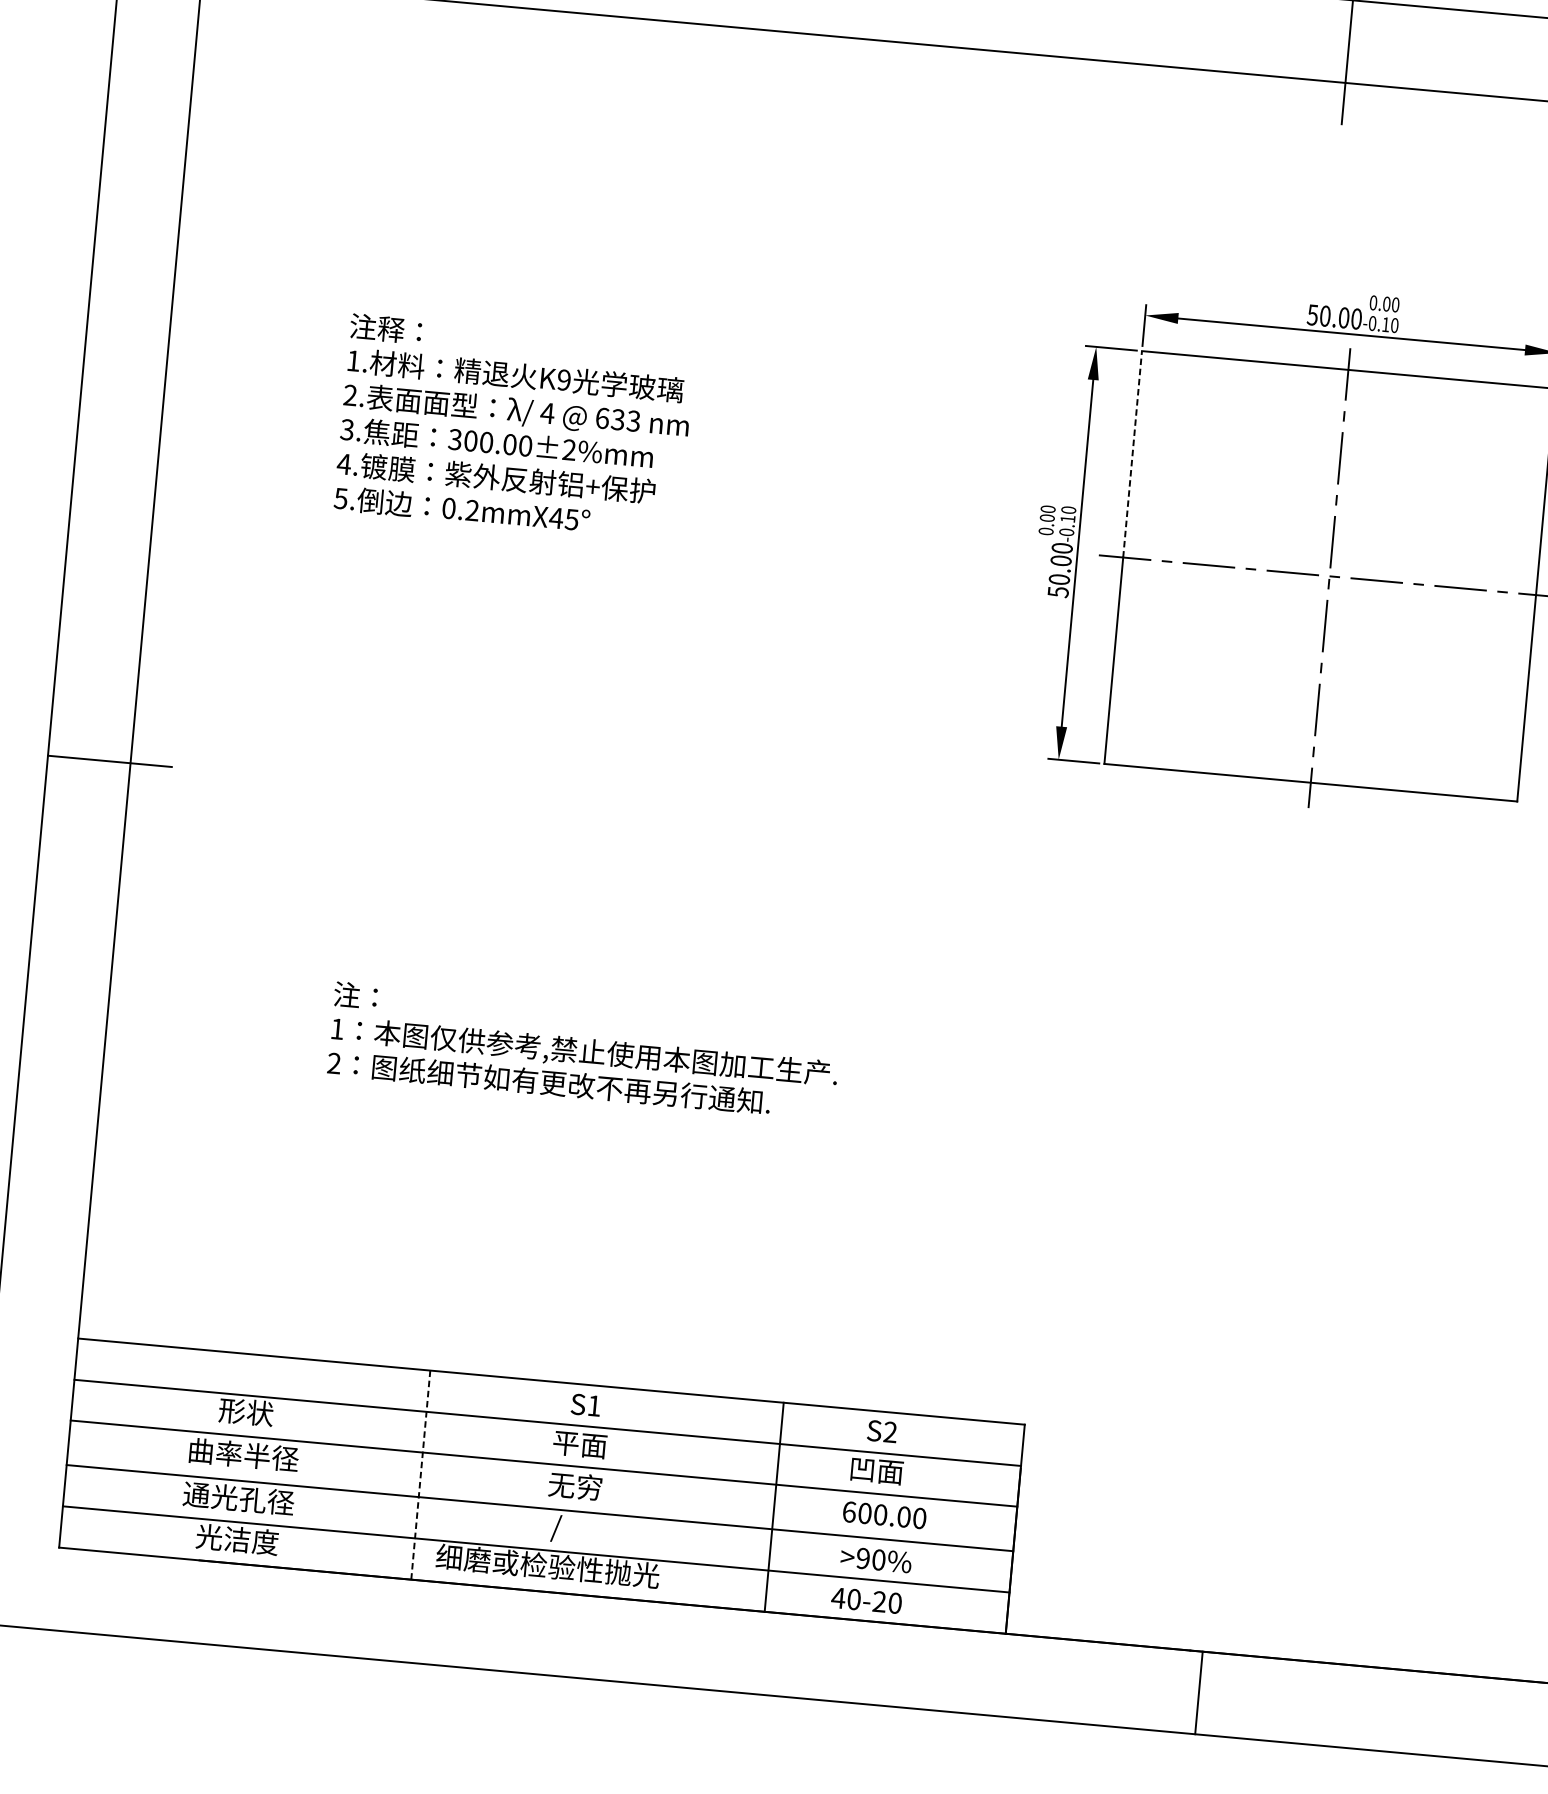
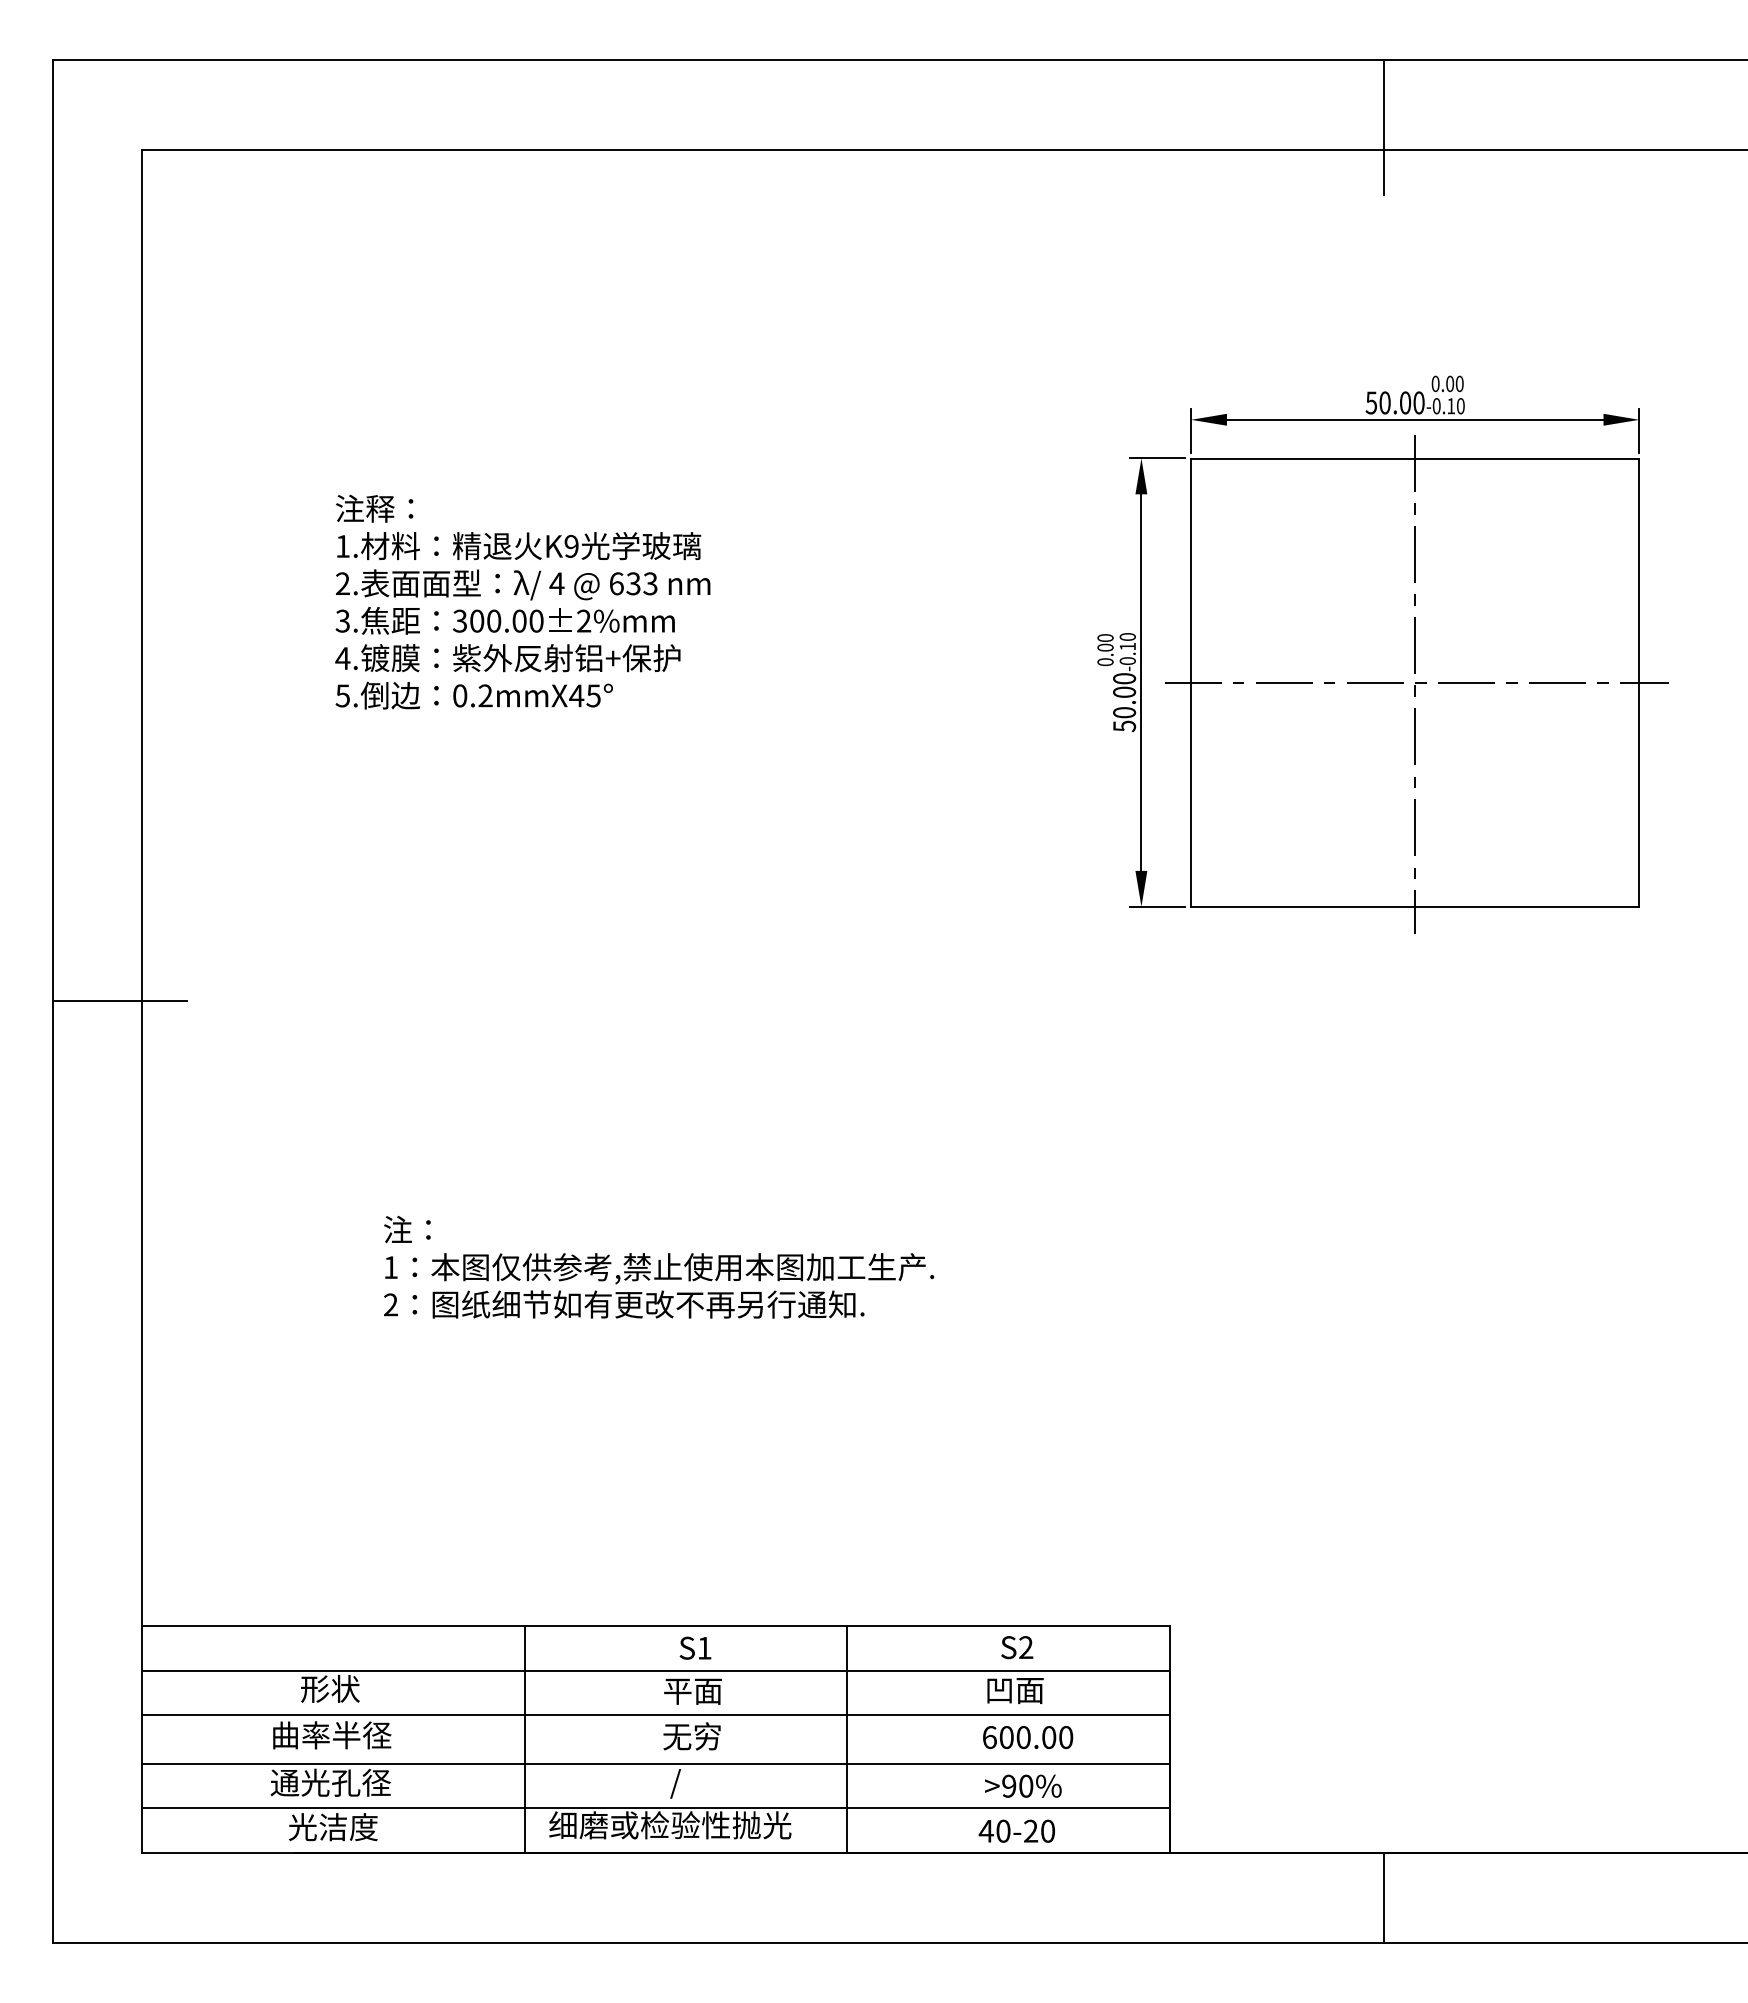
line: (1133, 454) -> (1191, 570), dashed -> solid
line: (420, 1474) -> (524, 1739), dashed -> solid
line: (774, 1507) -> (847, 1739), moved

